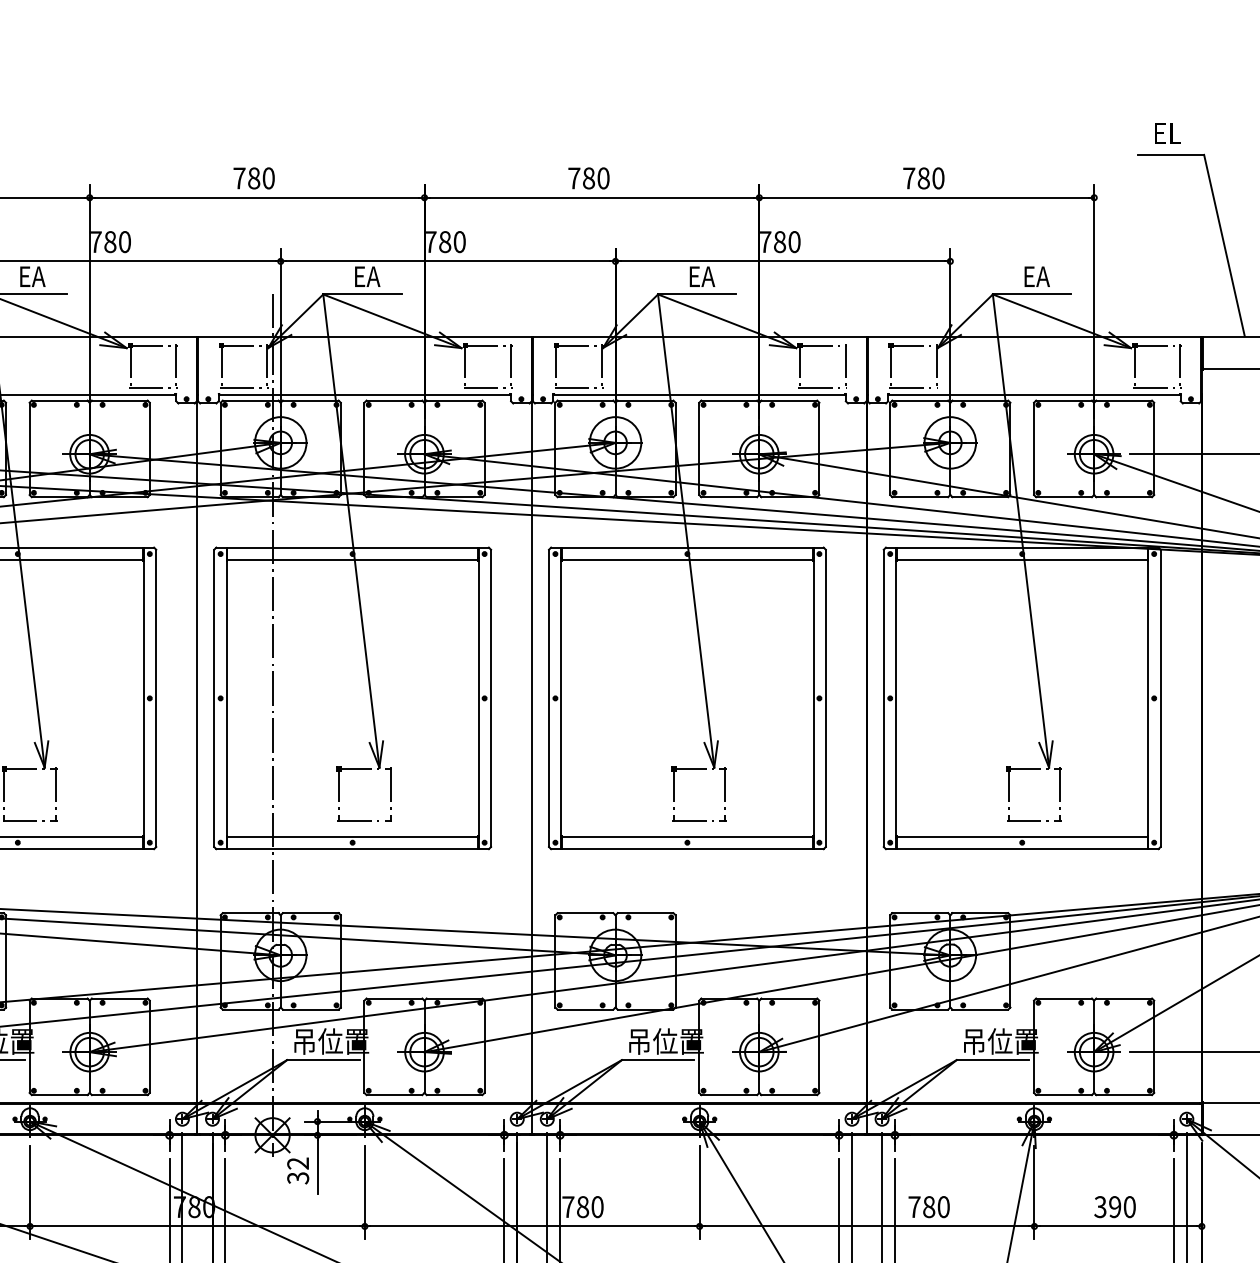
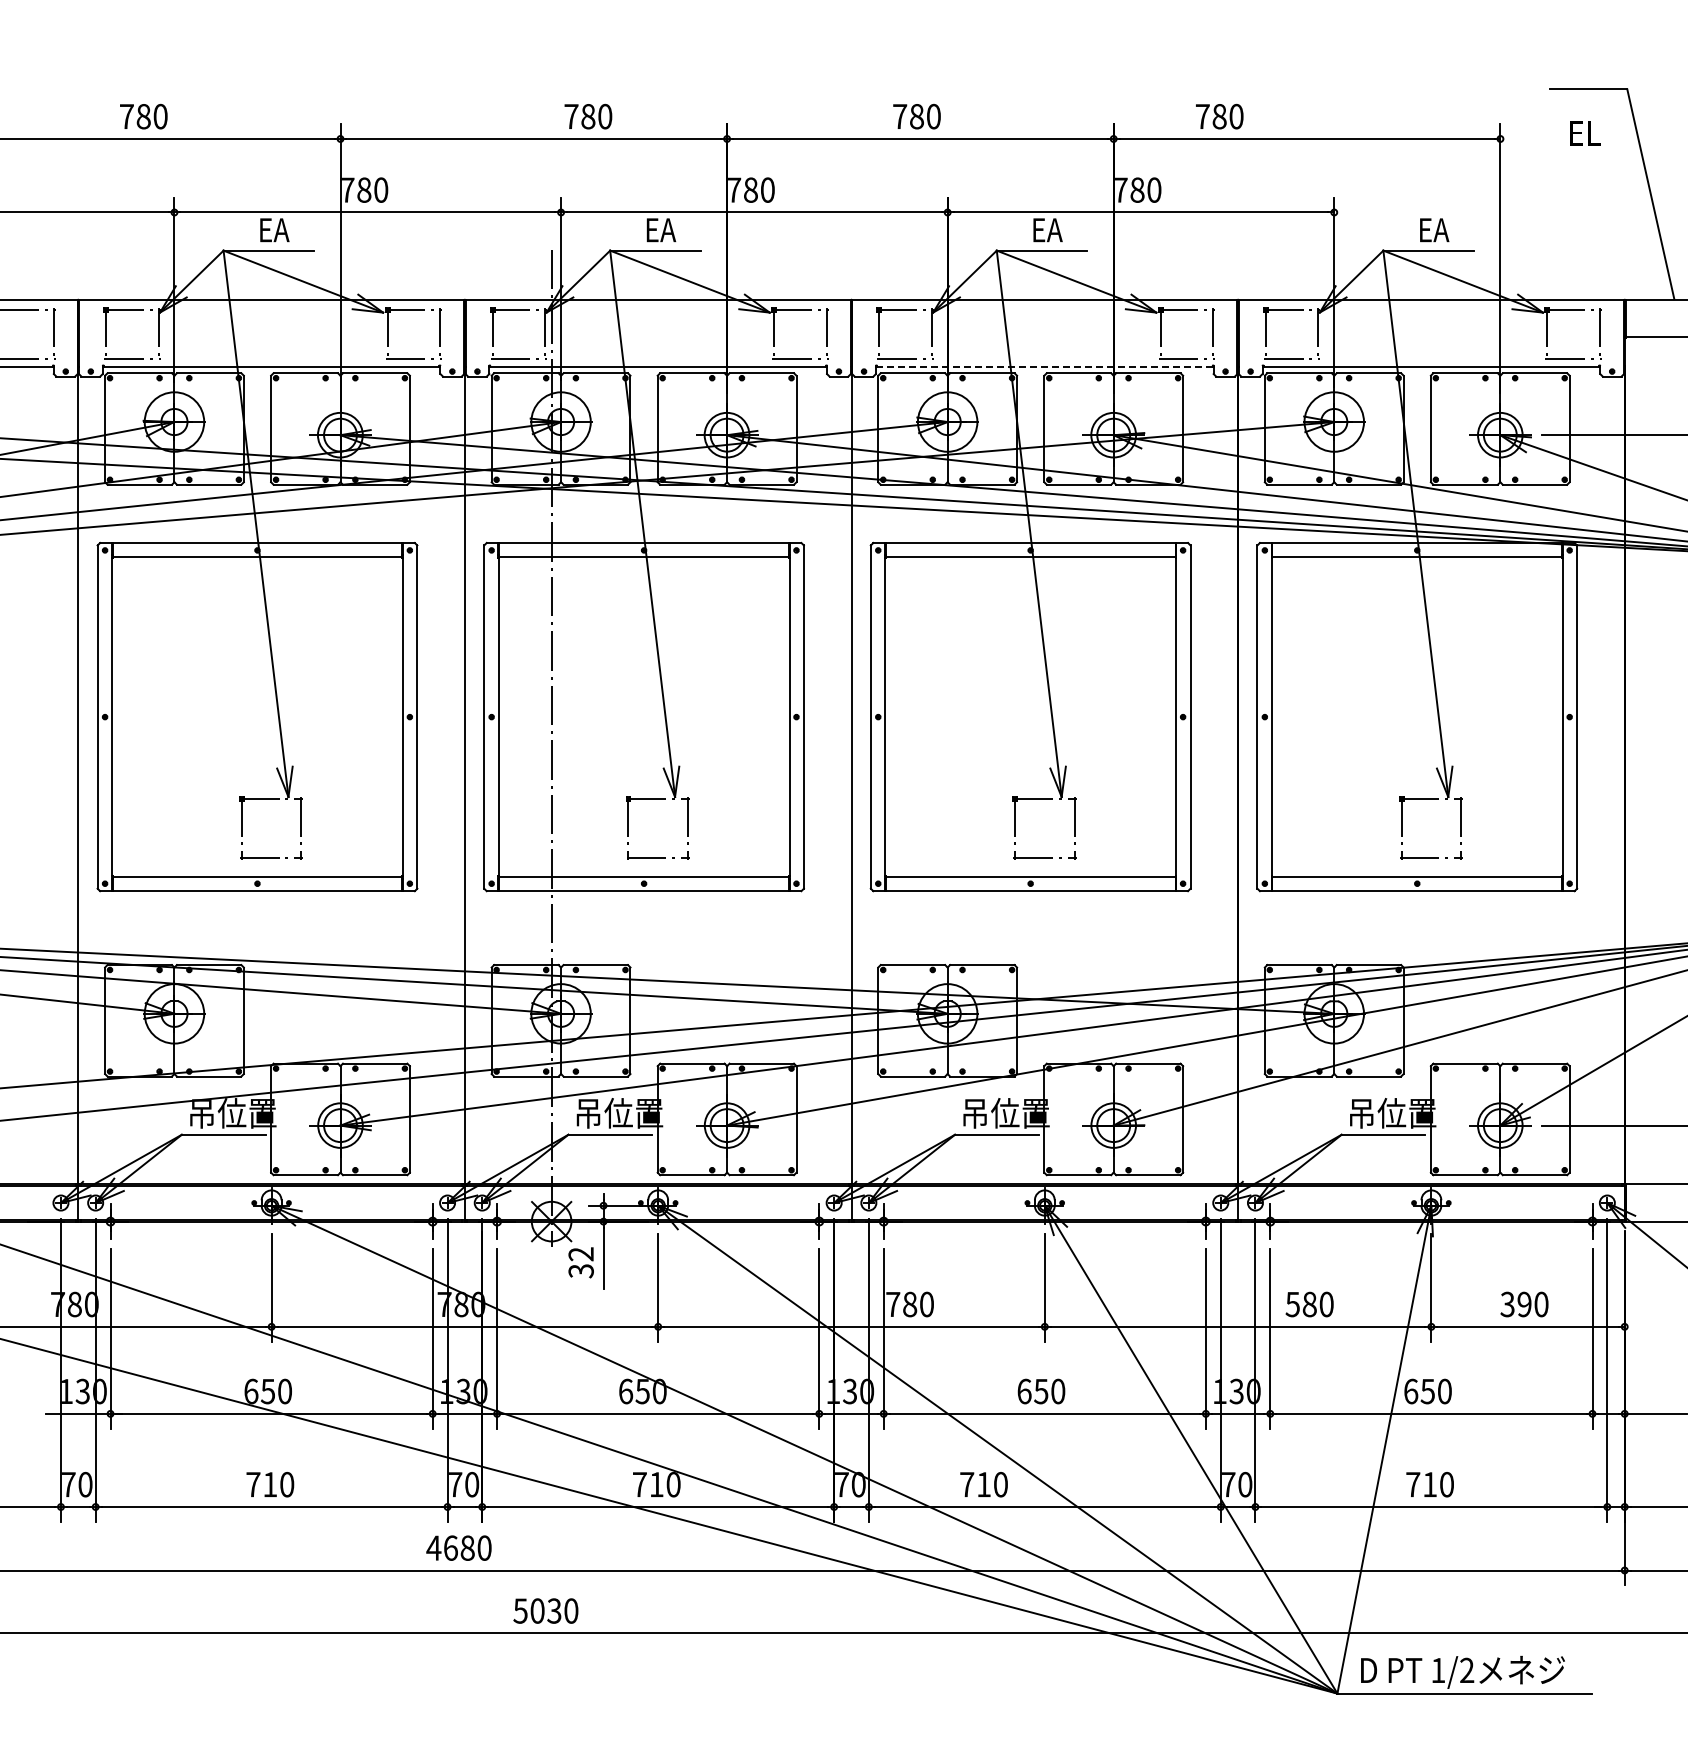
text: (1167, 133) -> (1585, 133), moved
text: (254, 178) -> (588, 116), moved
text: (923, 178) -> (1219, 116), moved
line: (699, 394) -> (1044, 366), solid -> dashed
text: (914, 1207) -> (1292, 1304), 780 -> 580

